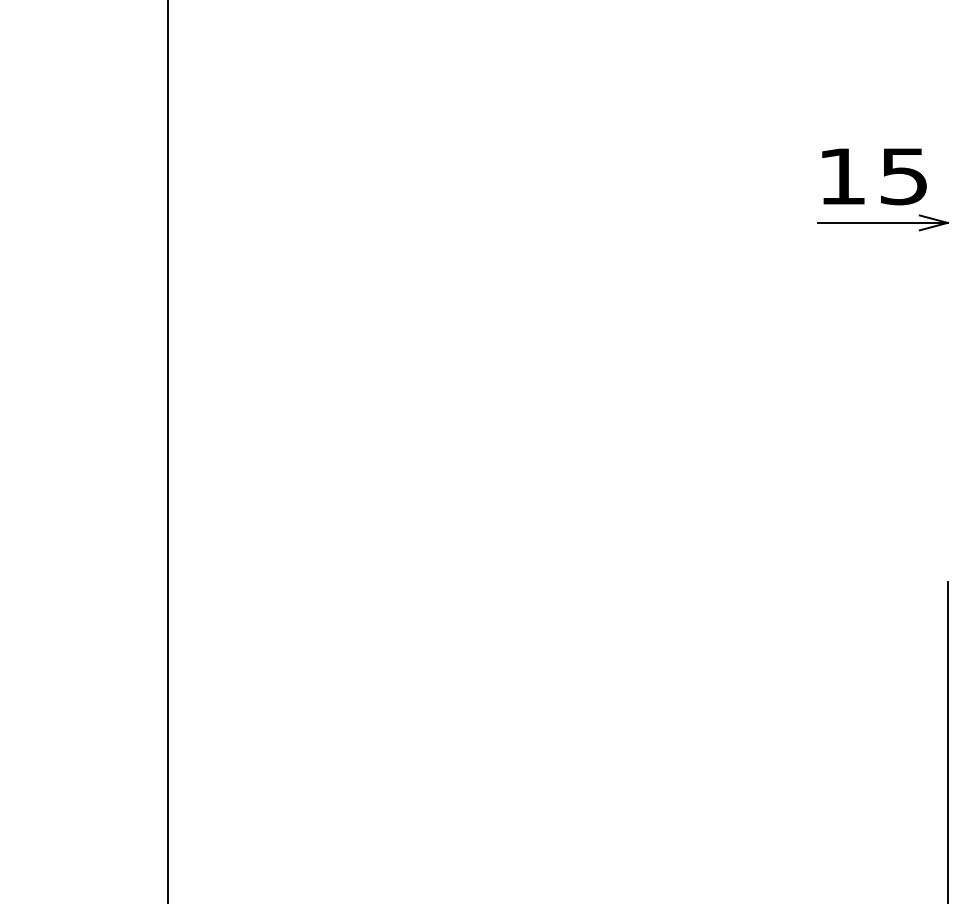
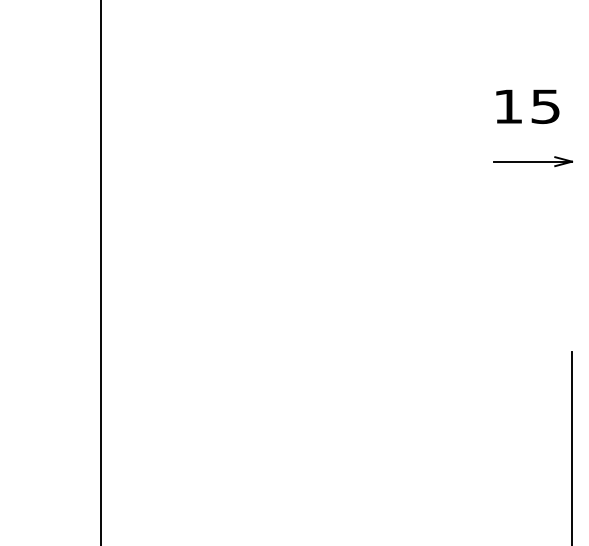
part: (883, 222) -> (533, 161), moved

